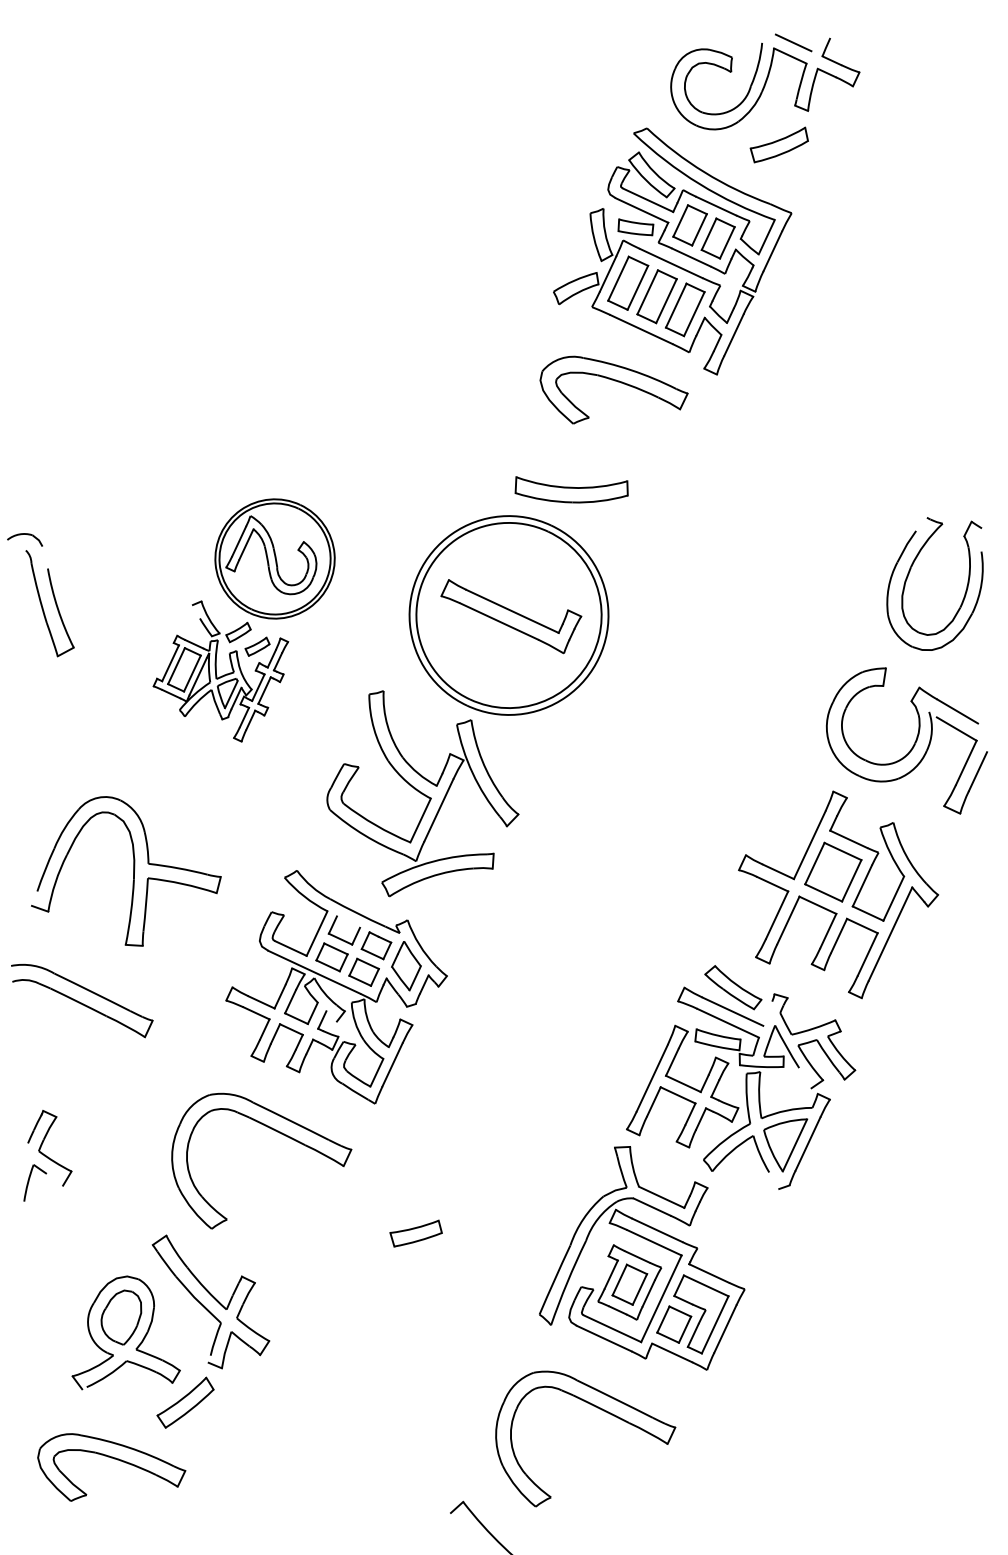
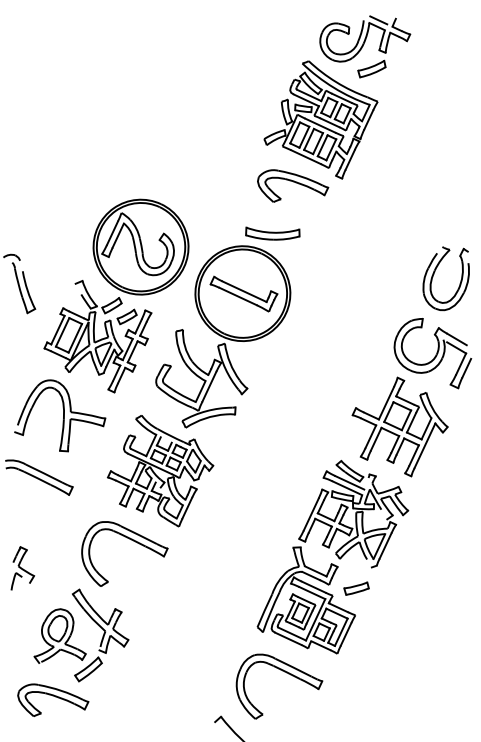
part: (244, 619) -> (116, 295), size x1.67
part: (47, 1155) -> (22, 568), moved
part: (416, 1233) -> (356, 588), moved

